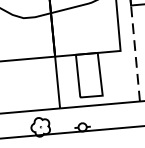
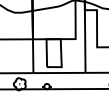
line: (135, 53) -> (85, 41), dashed -> solid

